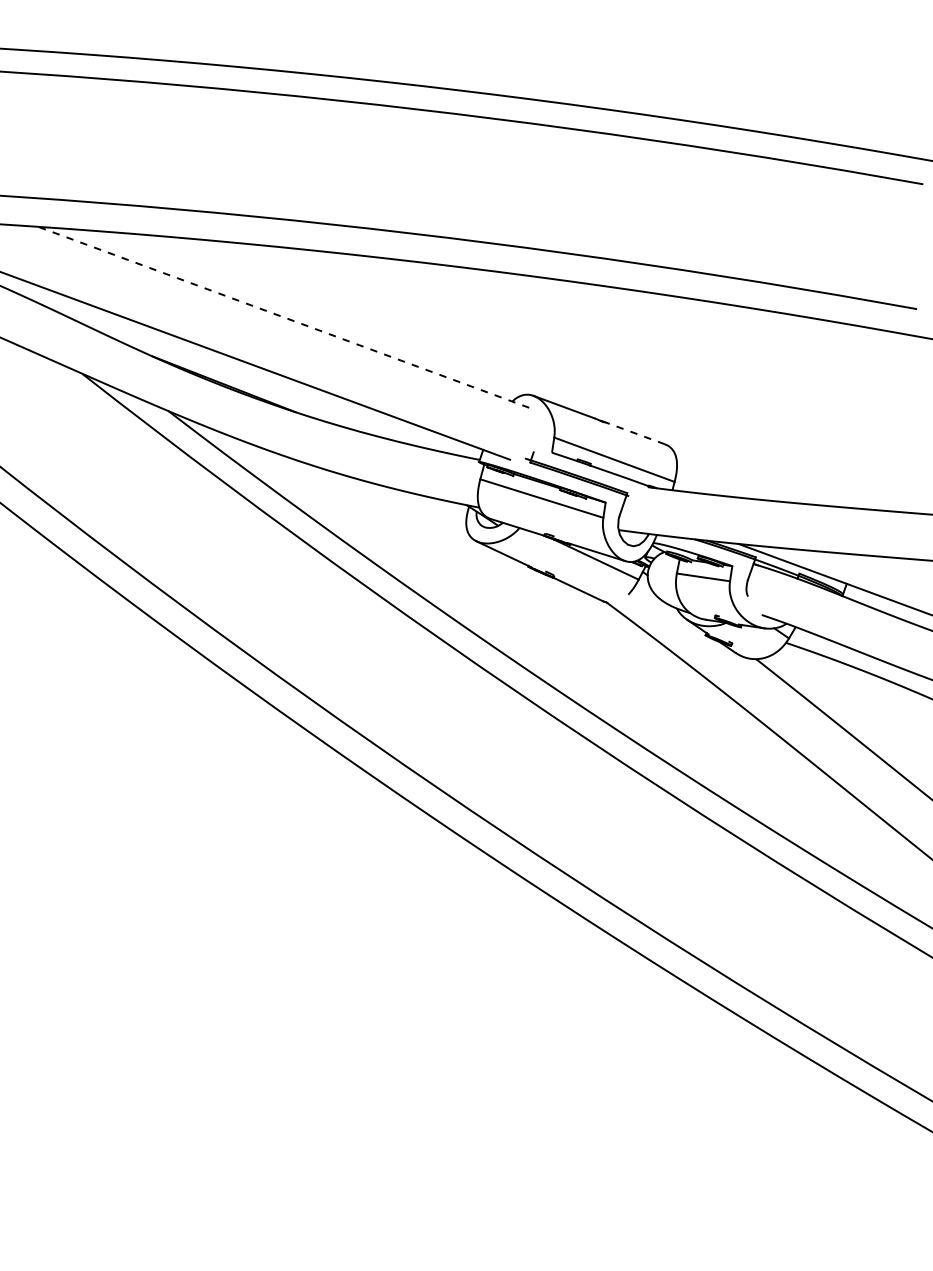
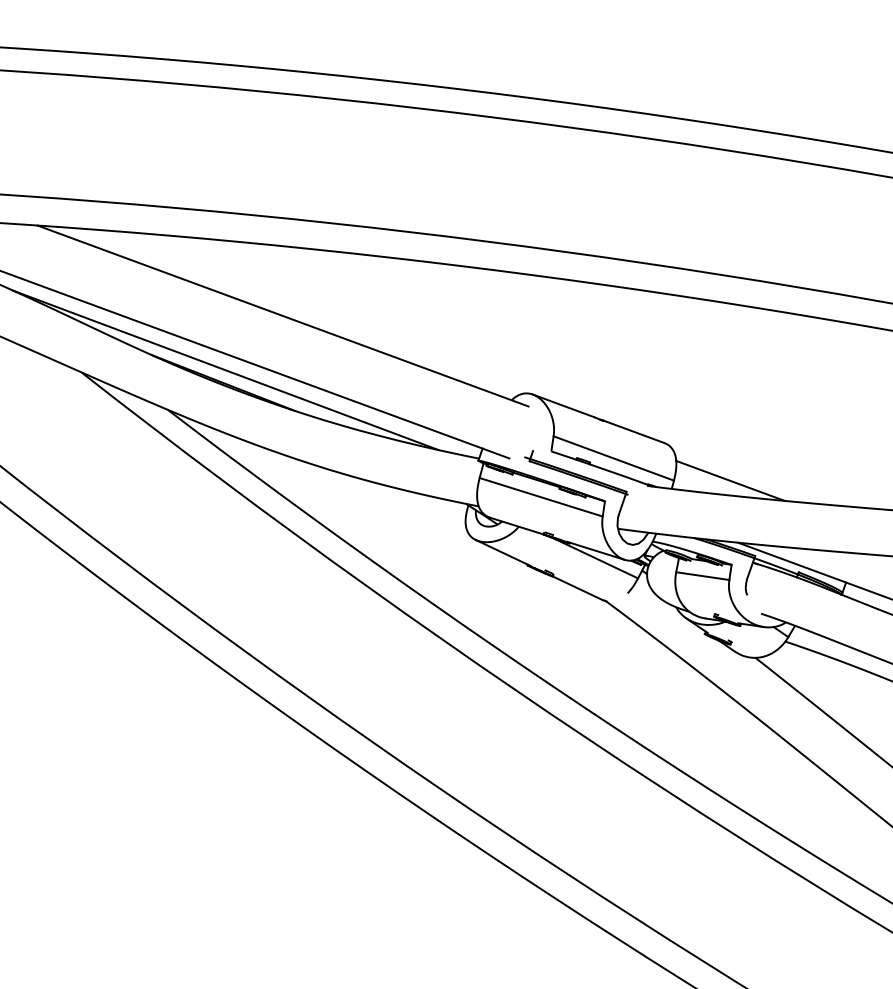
line: (283, 317) -> (282, 316), dashed -> solid
line: (226, 371) -> (225, 370), added
line: (634, 433) -> (633, 432), dashed -> solid
line: (730, 482) -> (729, 481), added

